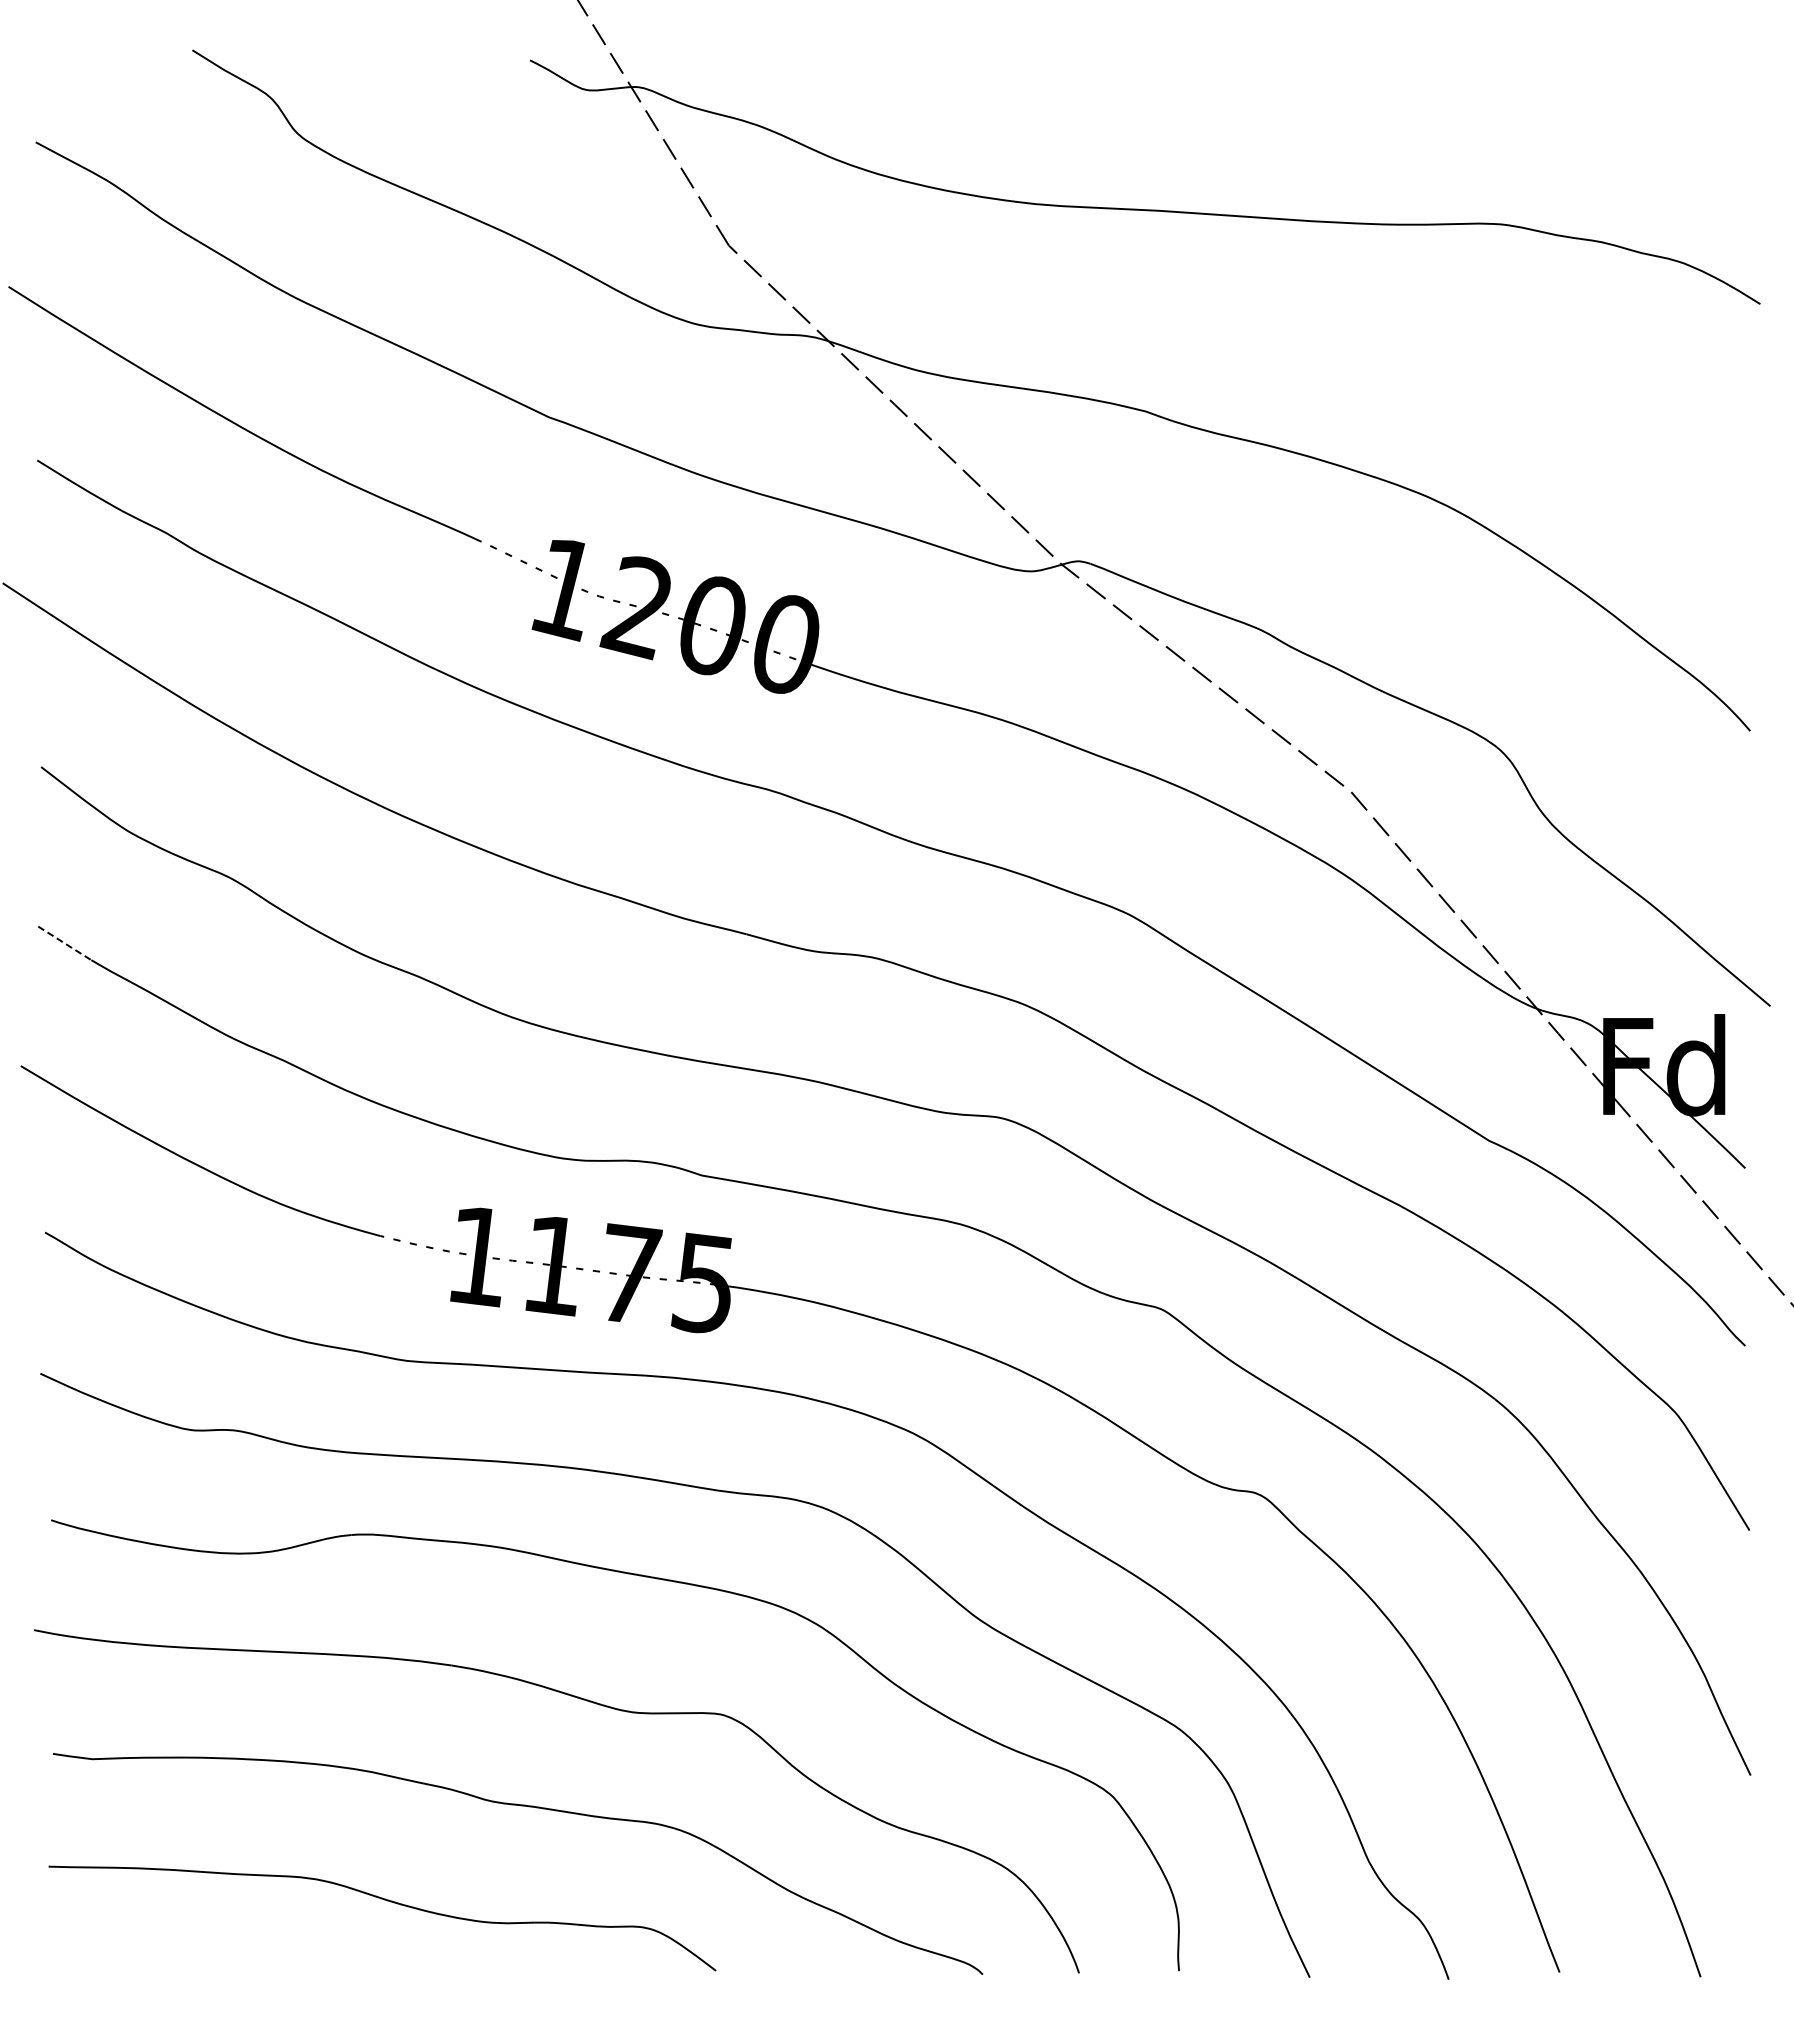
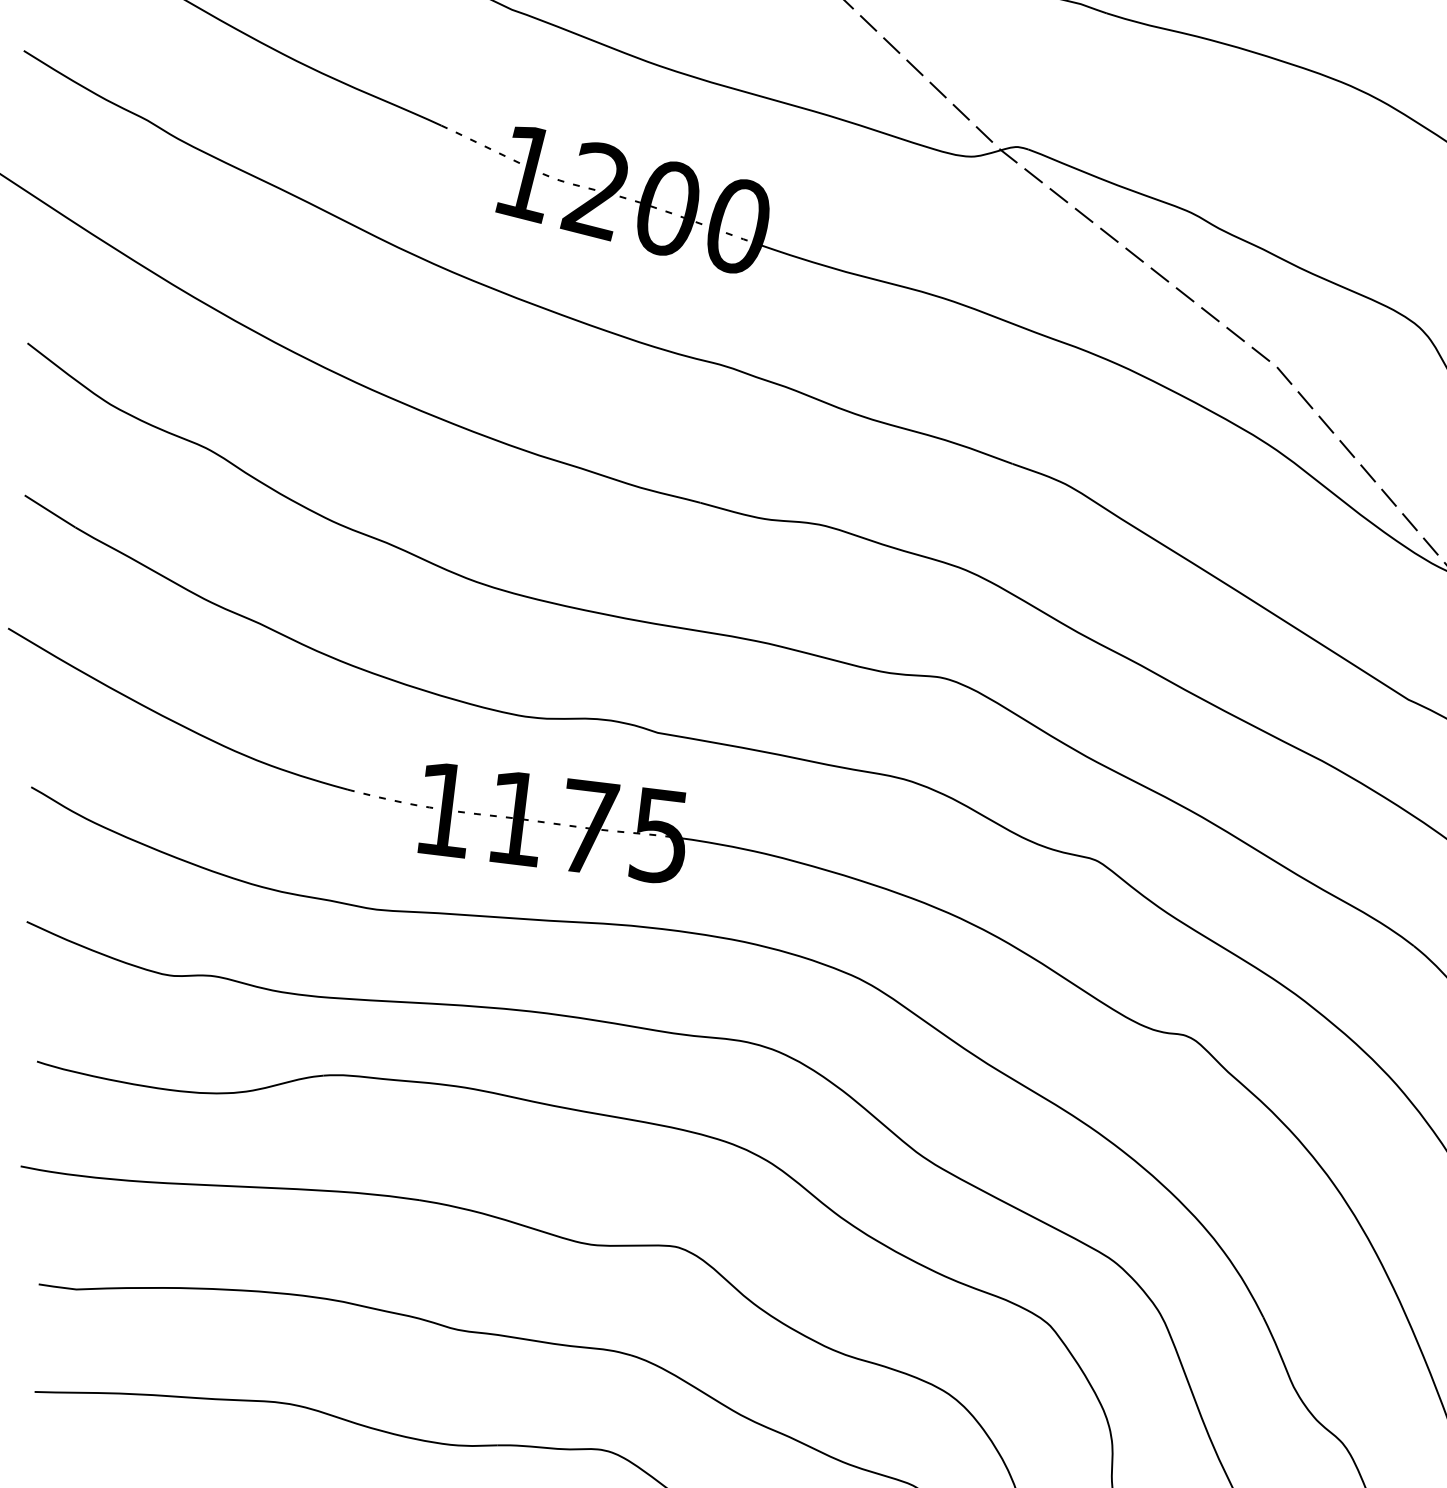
line: (65, 943) -> (50, 511), dashed -> solid

